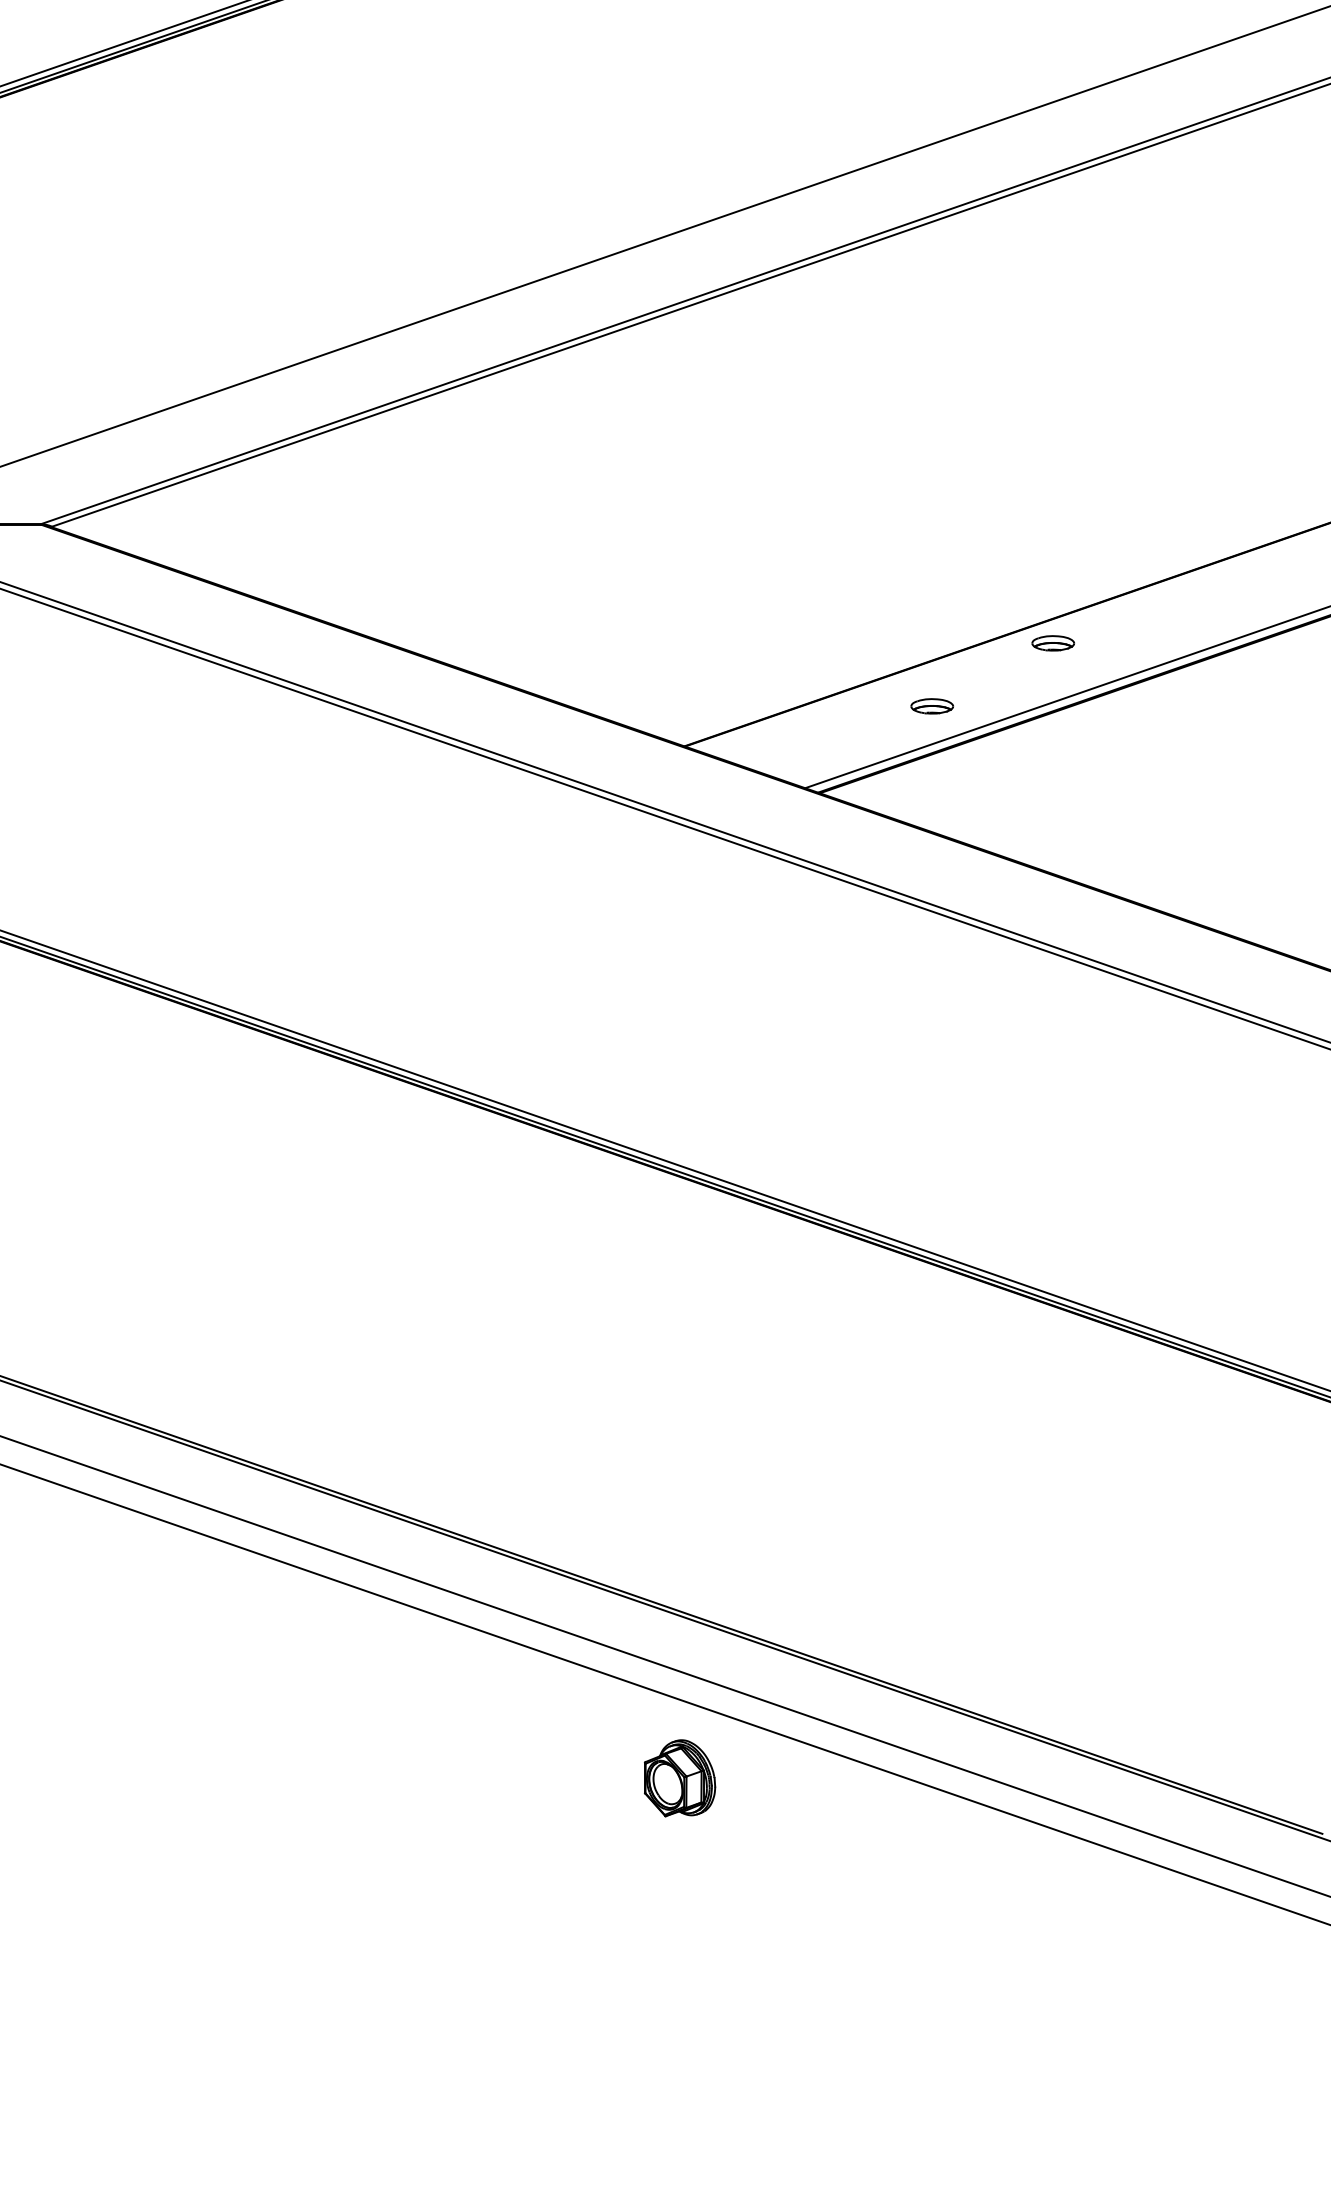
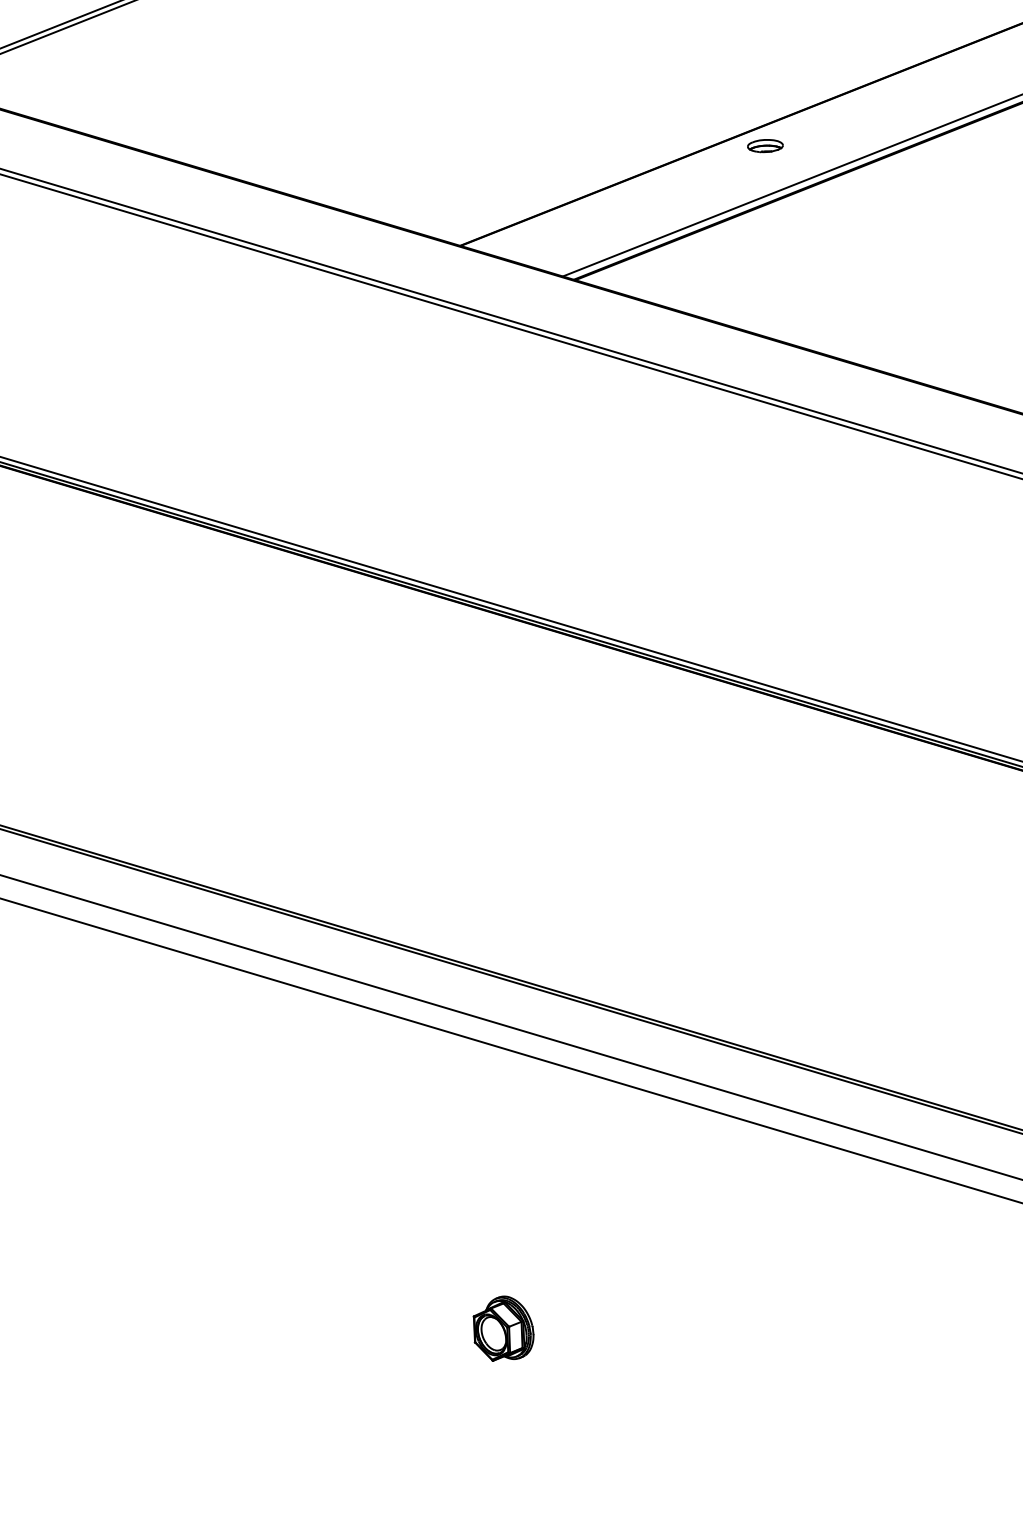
part: (932, 706) -> (666, 203), removed
part: (680, 1778) -> (504, 1328), moved

